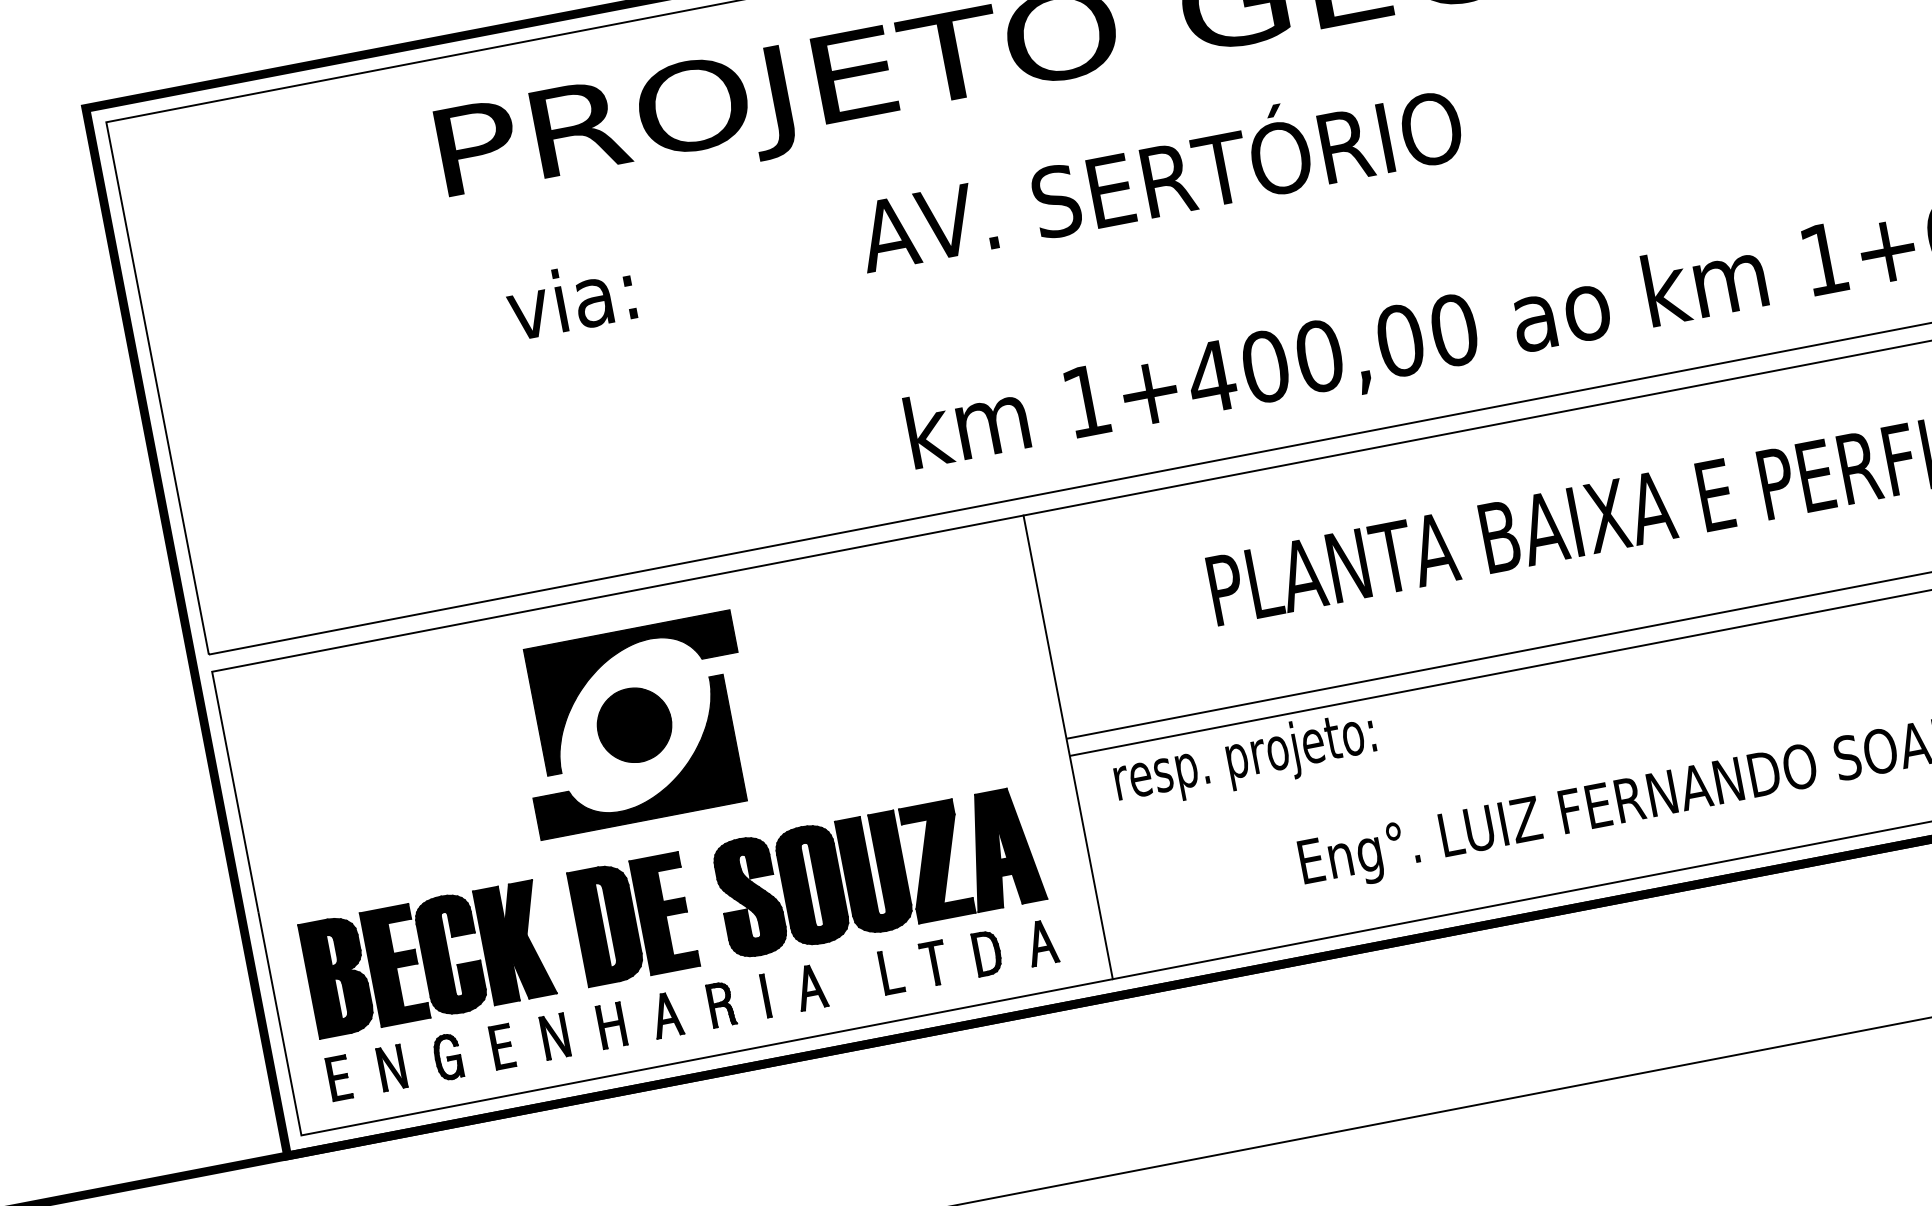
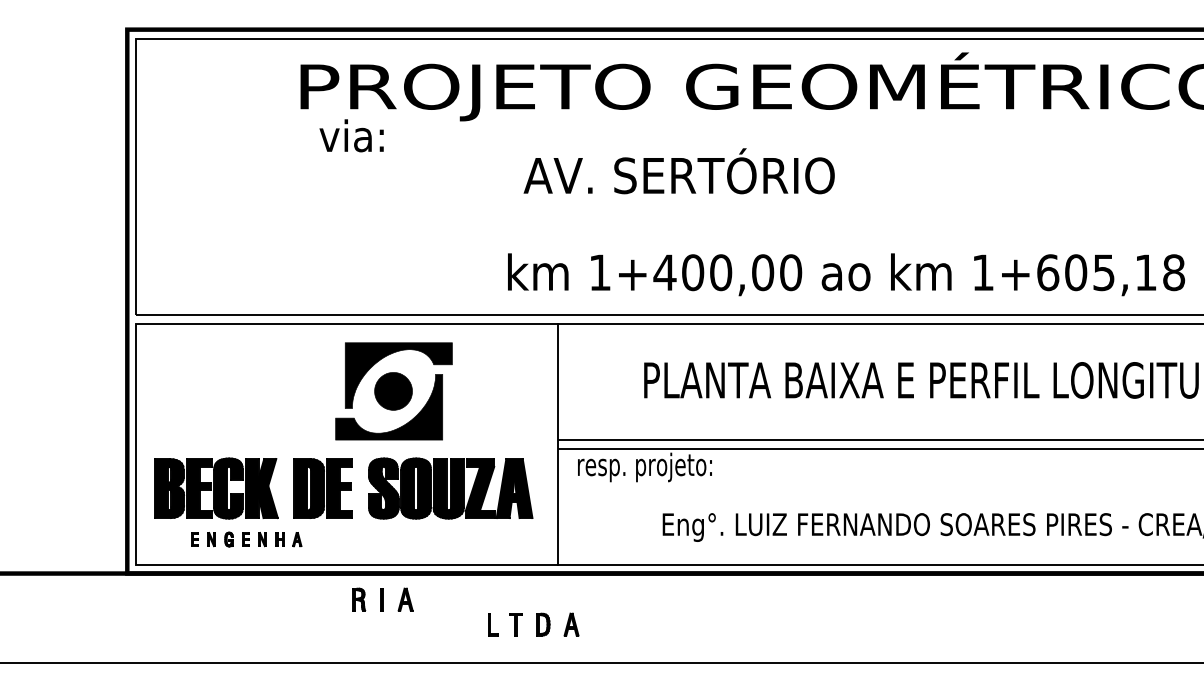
text: (1157, 173) -> (678, 171), moved
text: (570, 298) -> (351, 135), moved
part: (634, 725) -> (393, 391), moved
part: (968, 956) -> (533, 624), moved
part: (766, 995) -> (382, 599), moved
part: (504, 1046) -> (246, 539), size x0.6

